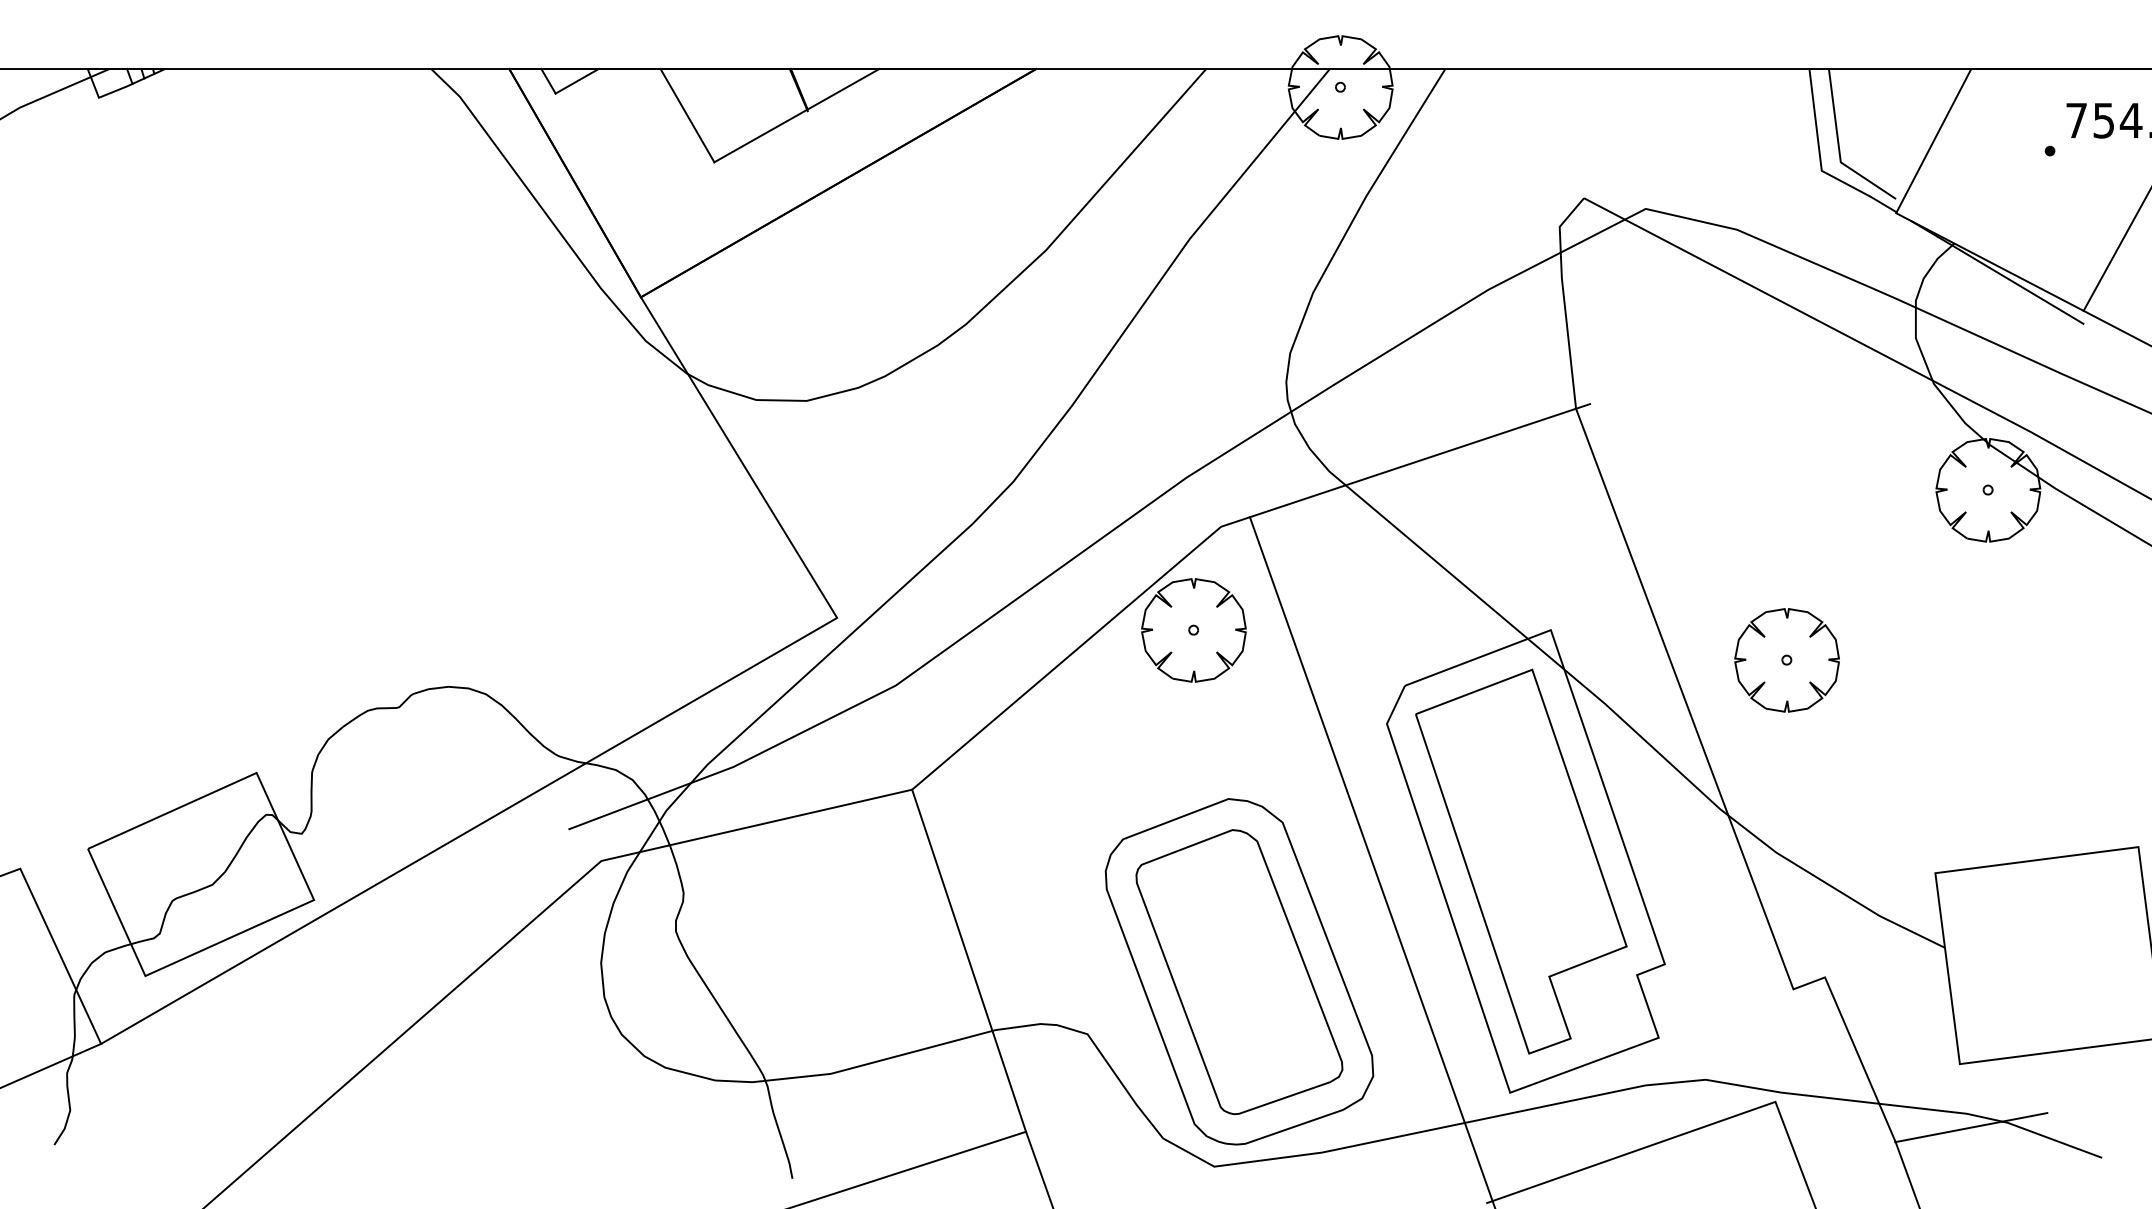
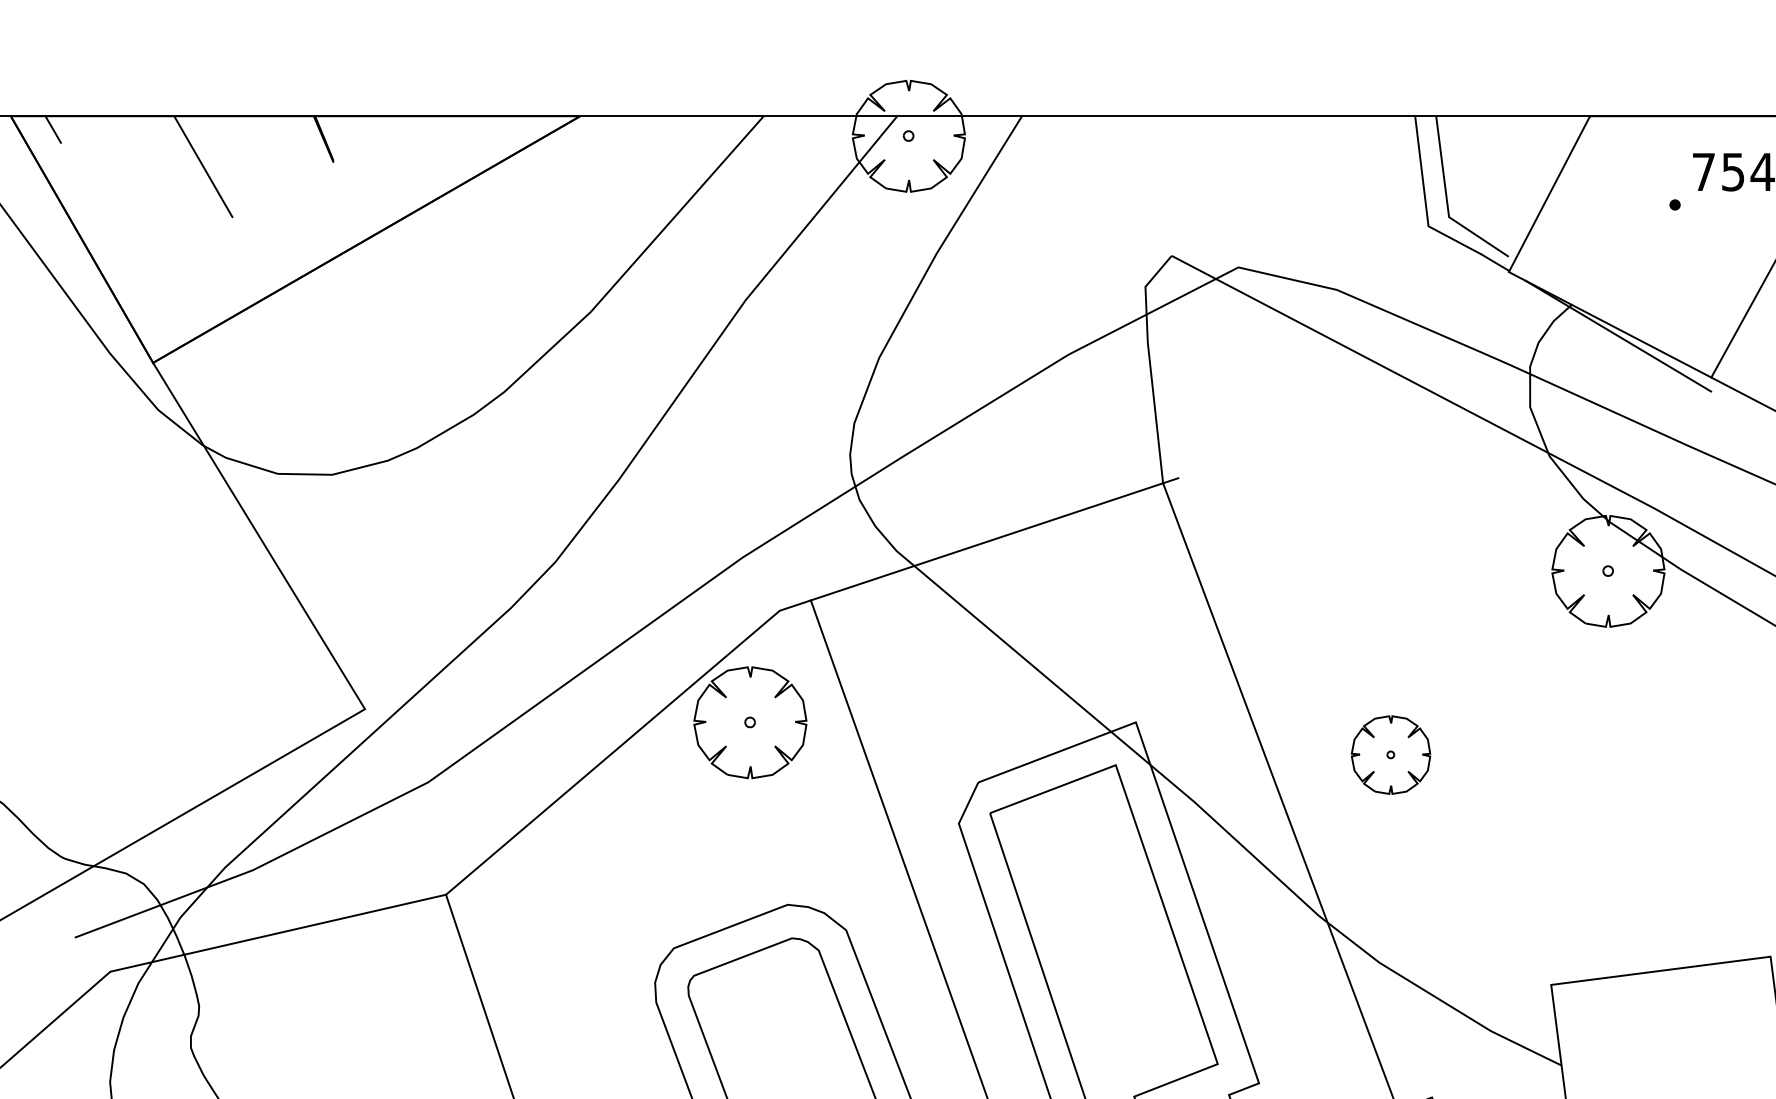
line: (576, 80) -> (83, 128), removed
line: (796, 115) -> (321, 166), removed
part: (1786, 660) -> (1390, 755), size x0.7

